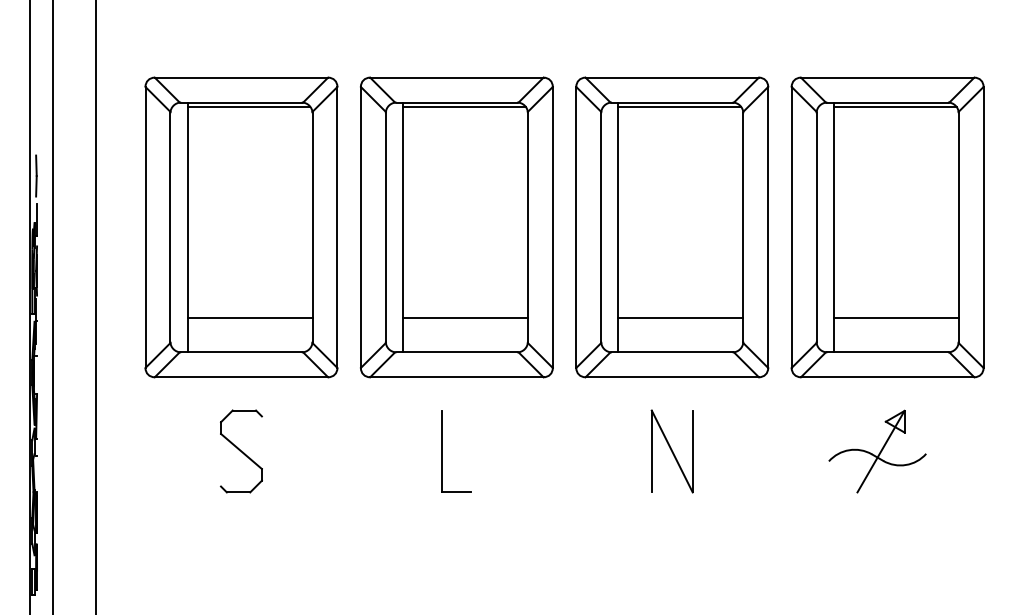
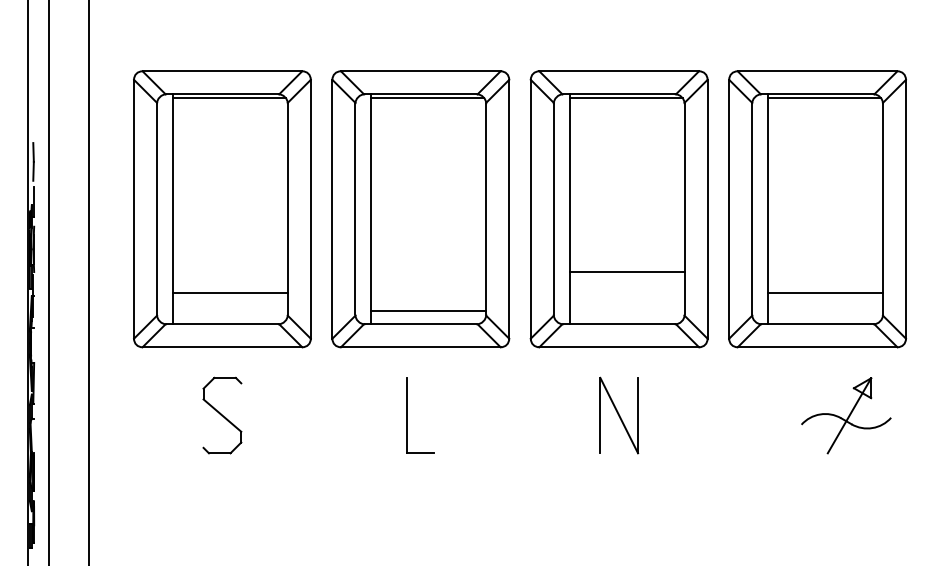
line: (465, 317) -> (428, 310), moved
line: (680, 317) -> (626, 271), moved
part: (877, 451) -> (846, 415), moved

